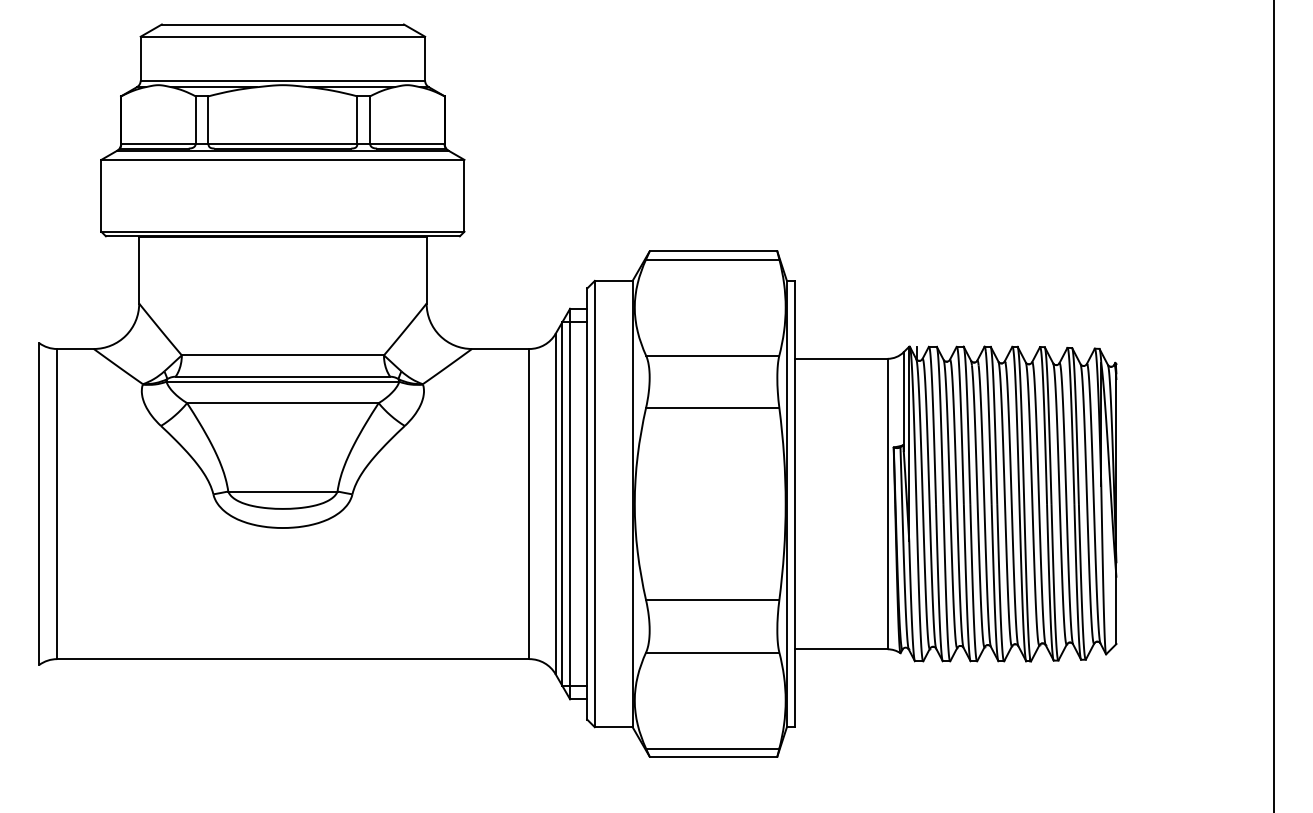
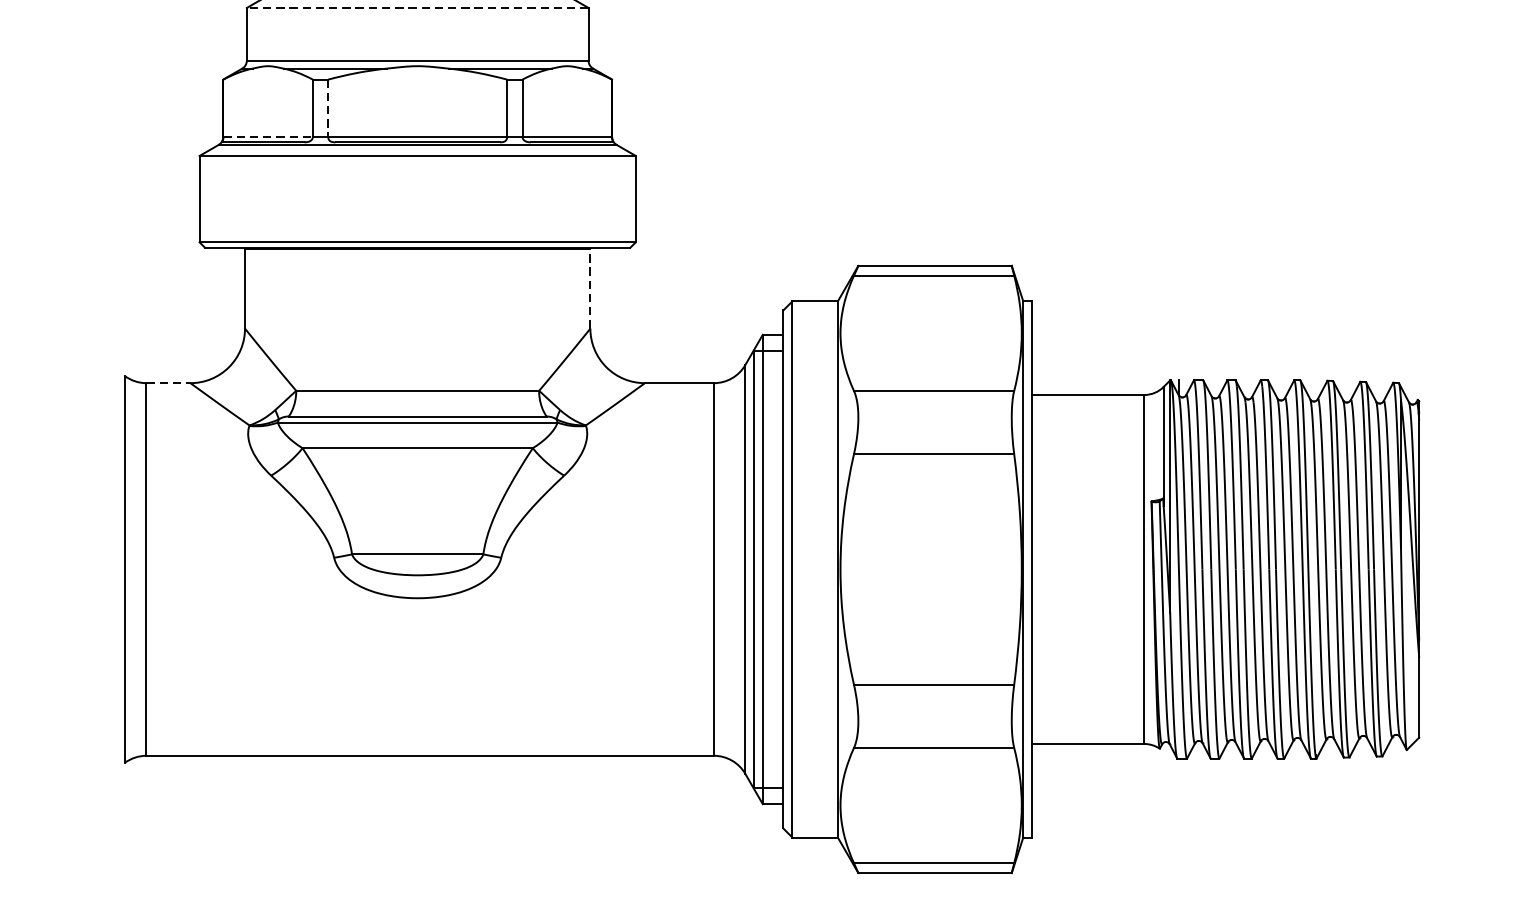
line: (282, 36) -> (417, 7), solid -> dashed
line: (208, 120) -> (328, 108), solid -> dashed
line: (158, 144) -> (268, 137), solid -> dashed
line: (426, 269) -> (590, 287), solid -> dashed
line: (76, 349) -> (169, 383), solid -> dashed

